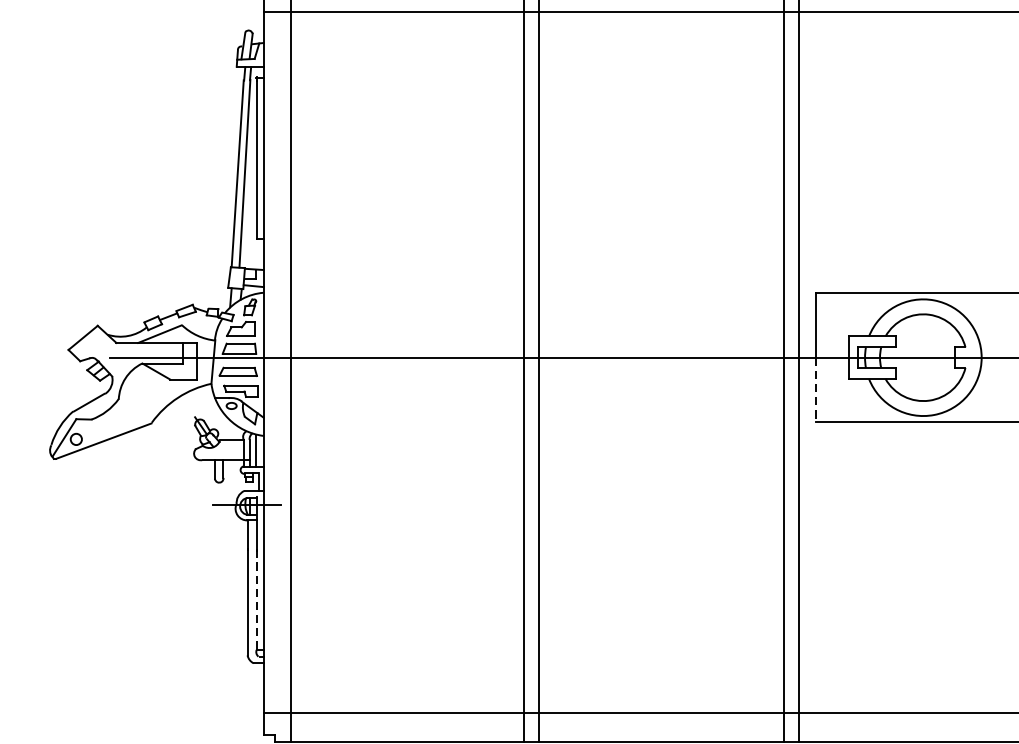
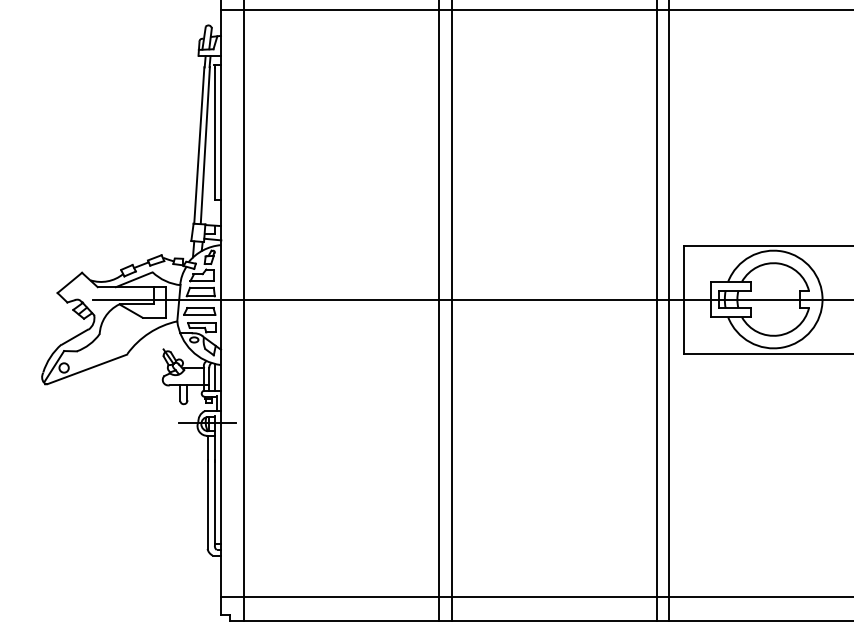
line: (815, 389) -> (683, 326), dashed -> solid
line: (257, 599) -> (215, 502), dashed -> solid

